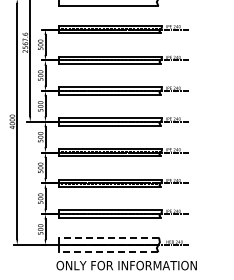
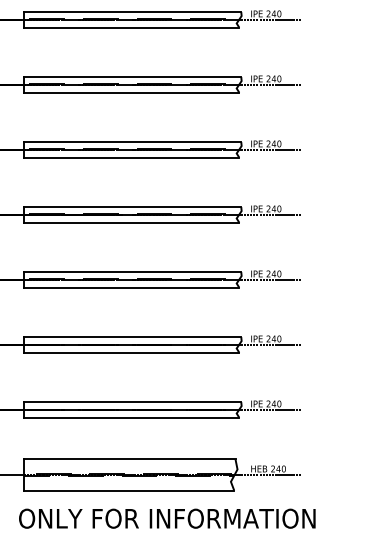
line: (108, 237) -> (128, 459), dashed -> solid
line: (108, 252) -> (128, 491), dashed -> solid

